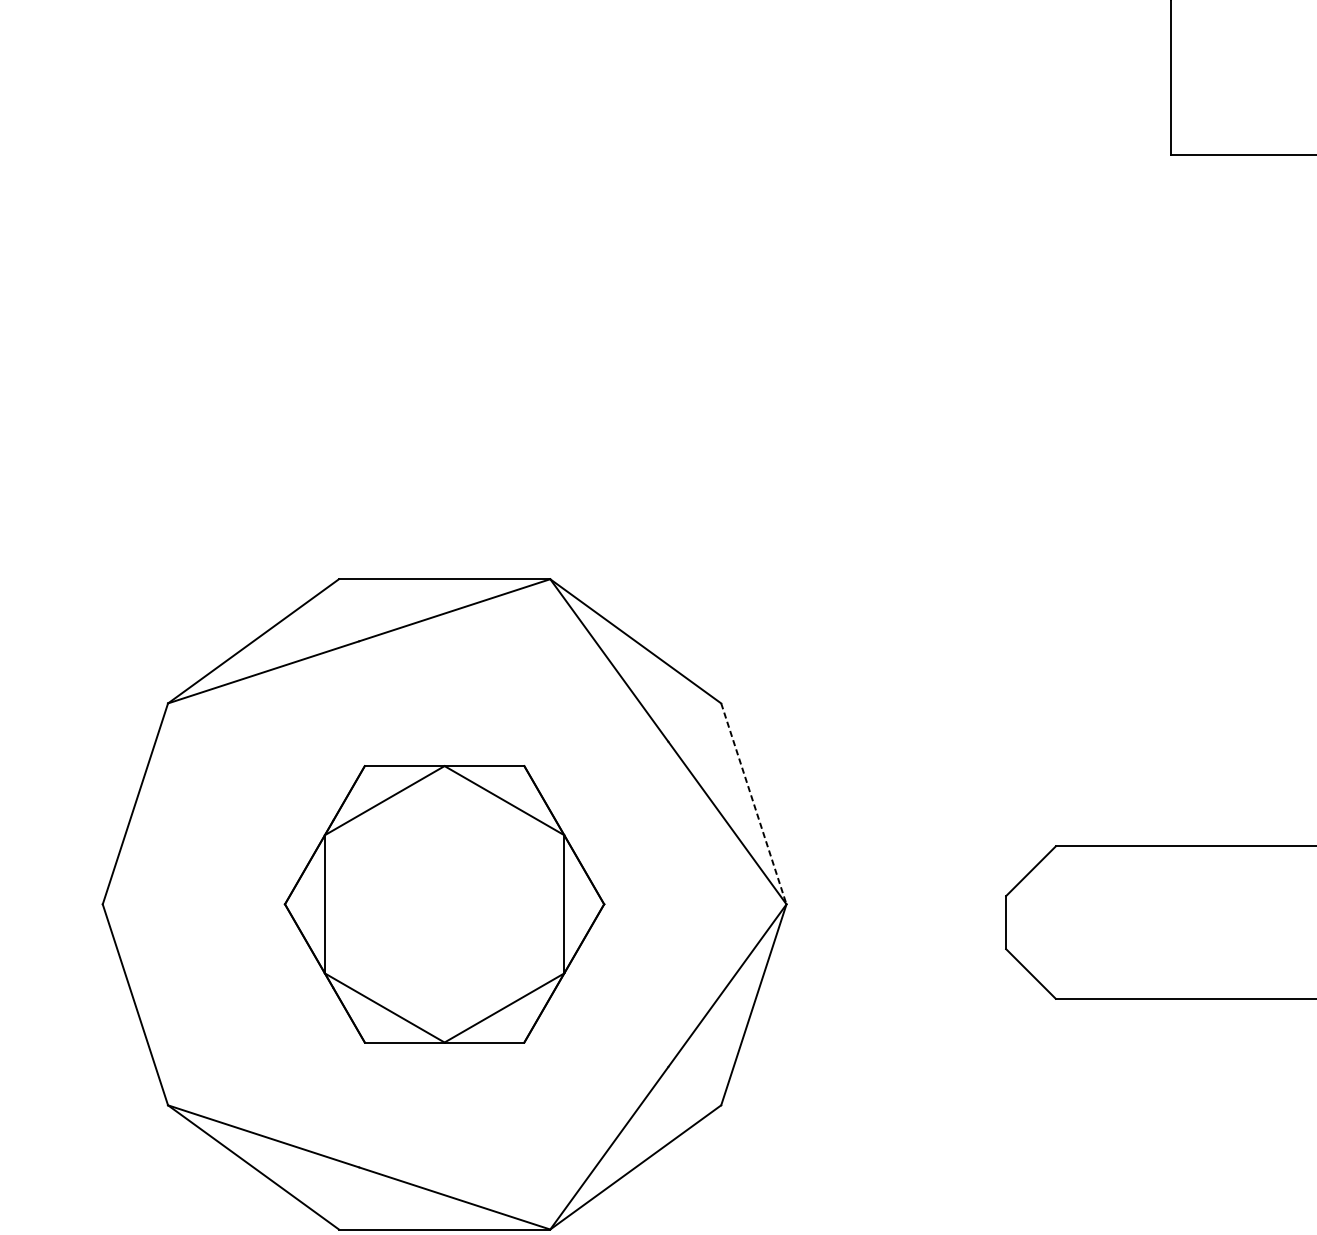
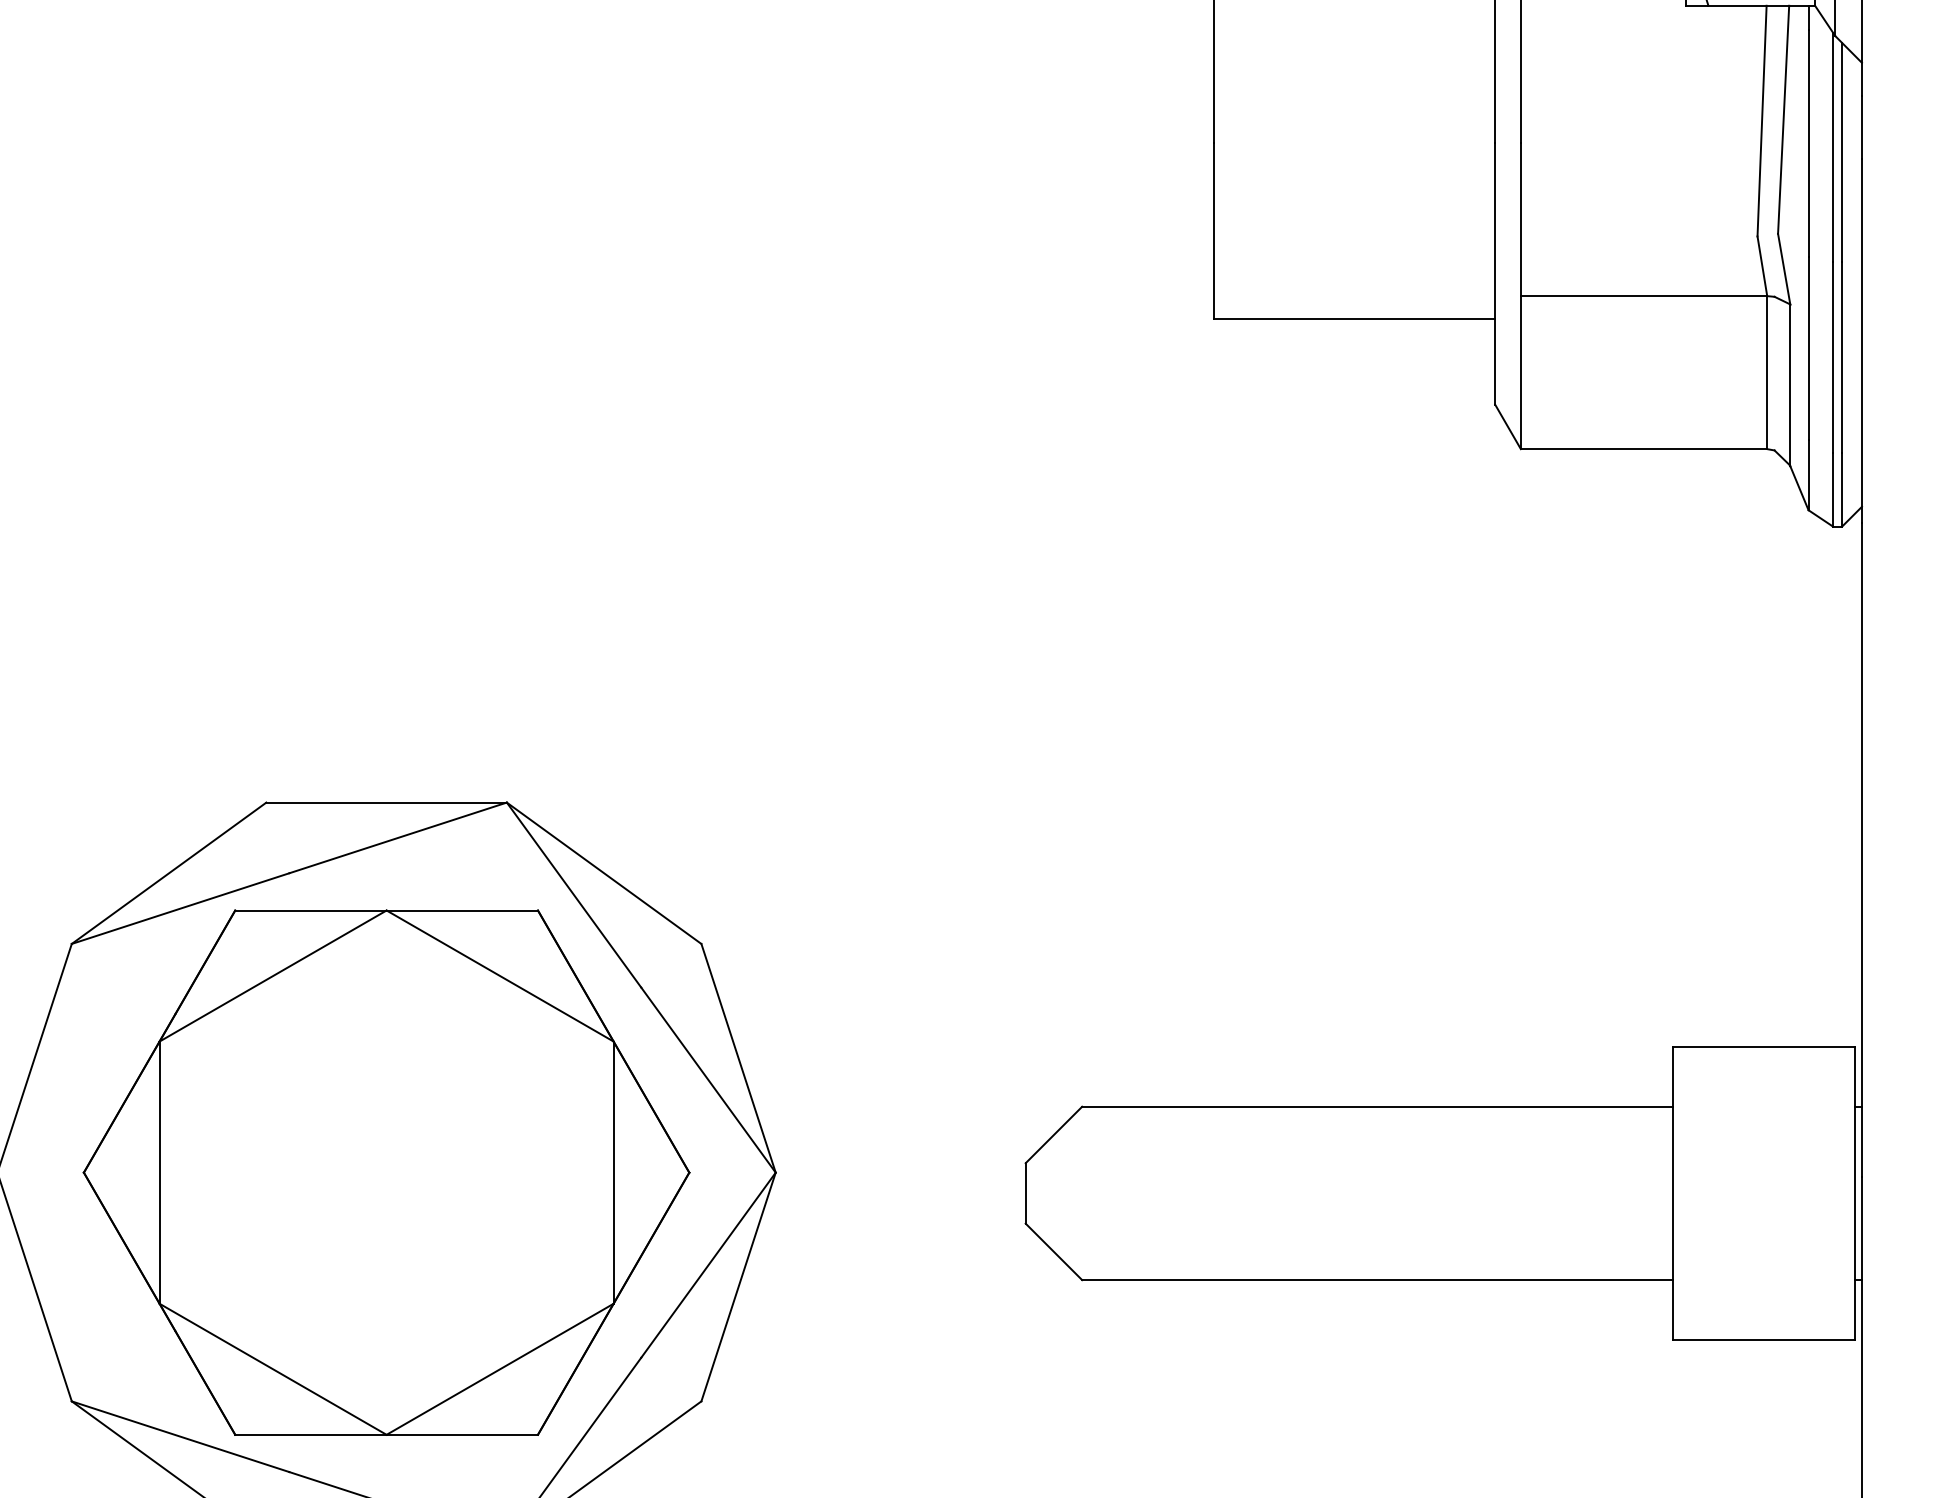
line: (753, 804) -> (738, 1058), dashed -> solid
part: (444, 904) -> (386, 1172), size x1.67

